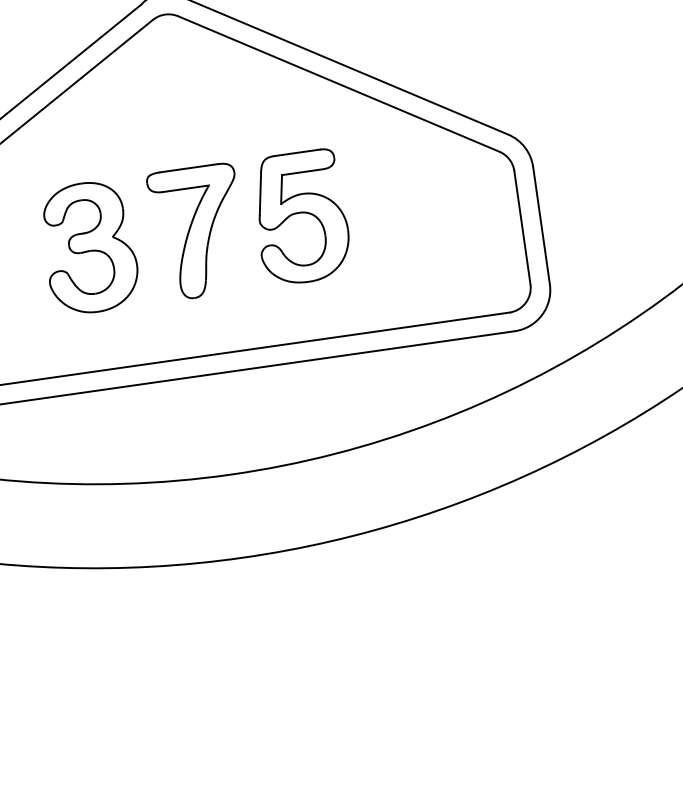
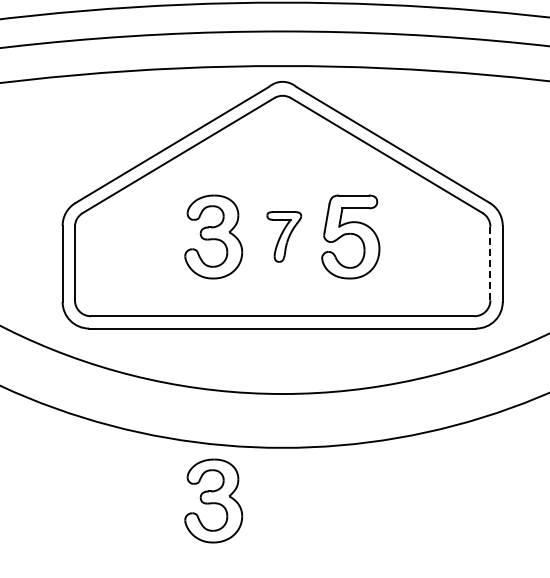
line: (522, 227) -> (490, 263), solid -> dashed
part: (198, 231) -> (284, 236), size x0.6
part: (147, 654) -> (213, 500), added

